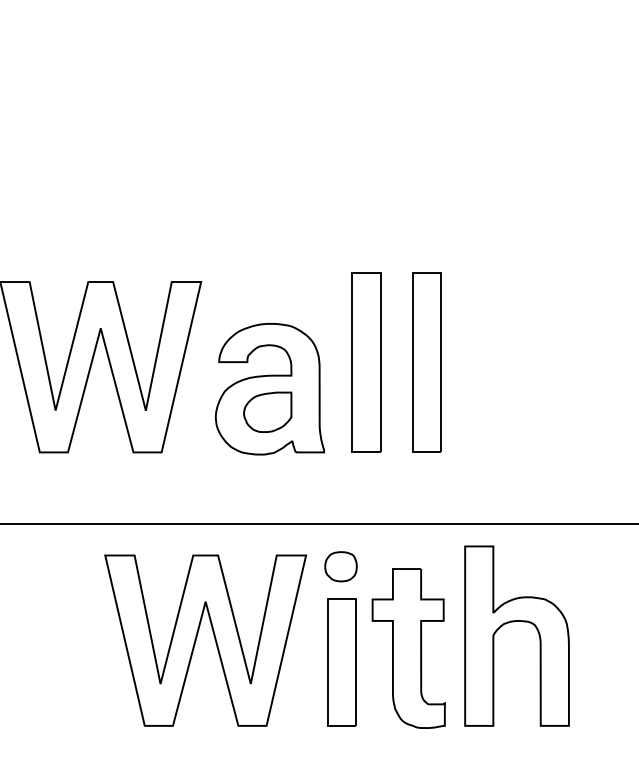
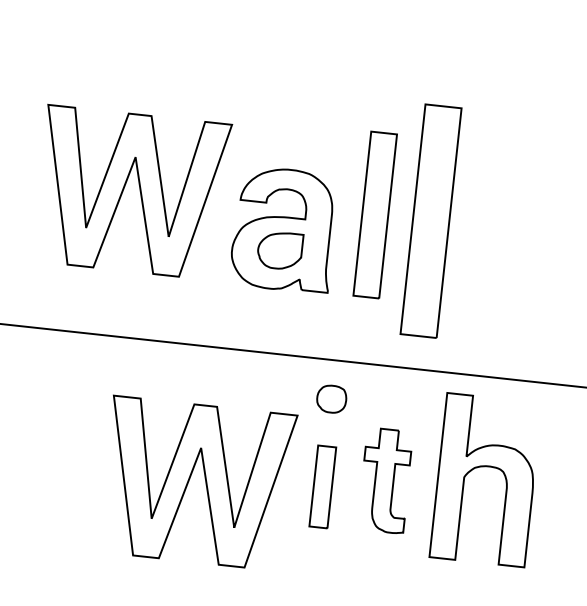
part: (426, 362) -> (430, 220), size x1.4
part: (197, 637) -> (190, 479), moved
part: (408, 648) -> (385, 480), size x0.7
part: (341, 662) -> (322, 486), size x0.7

